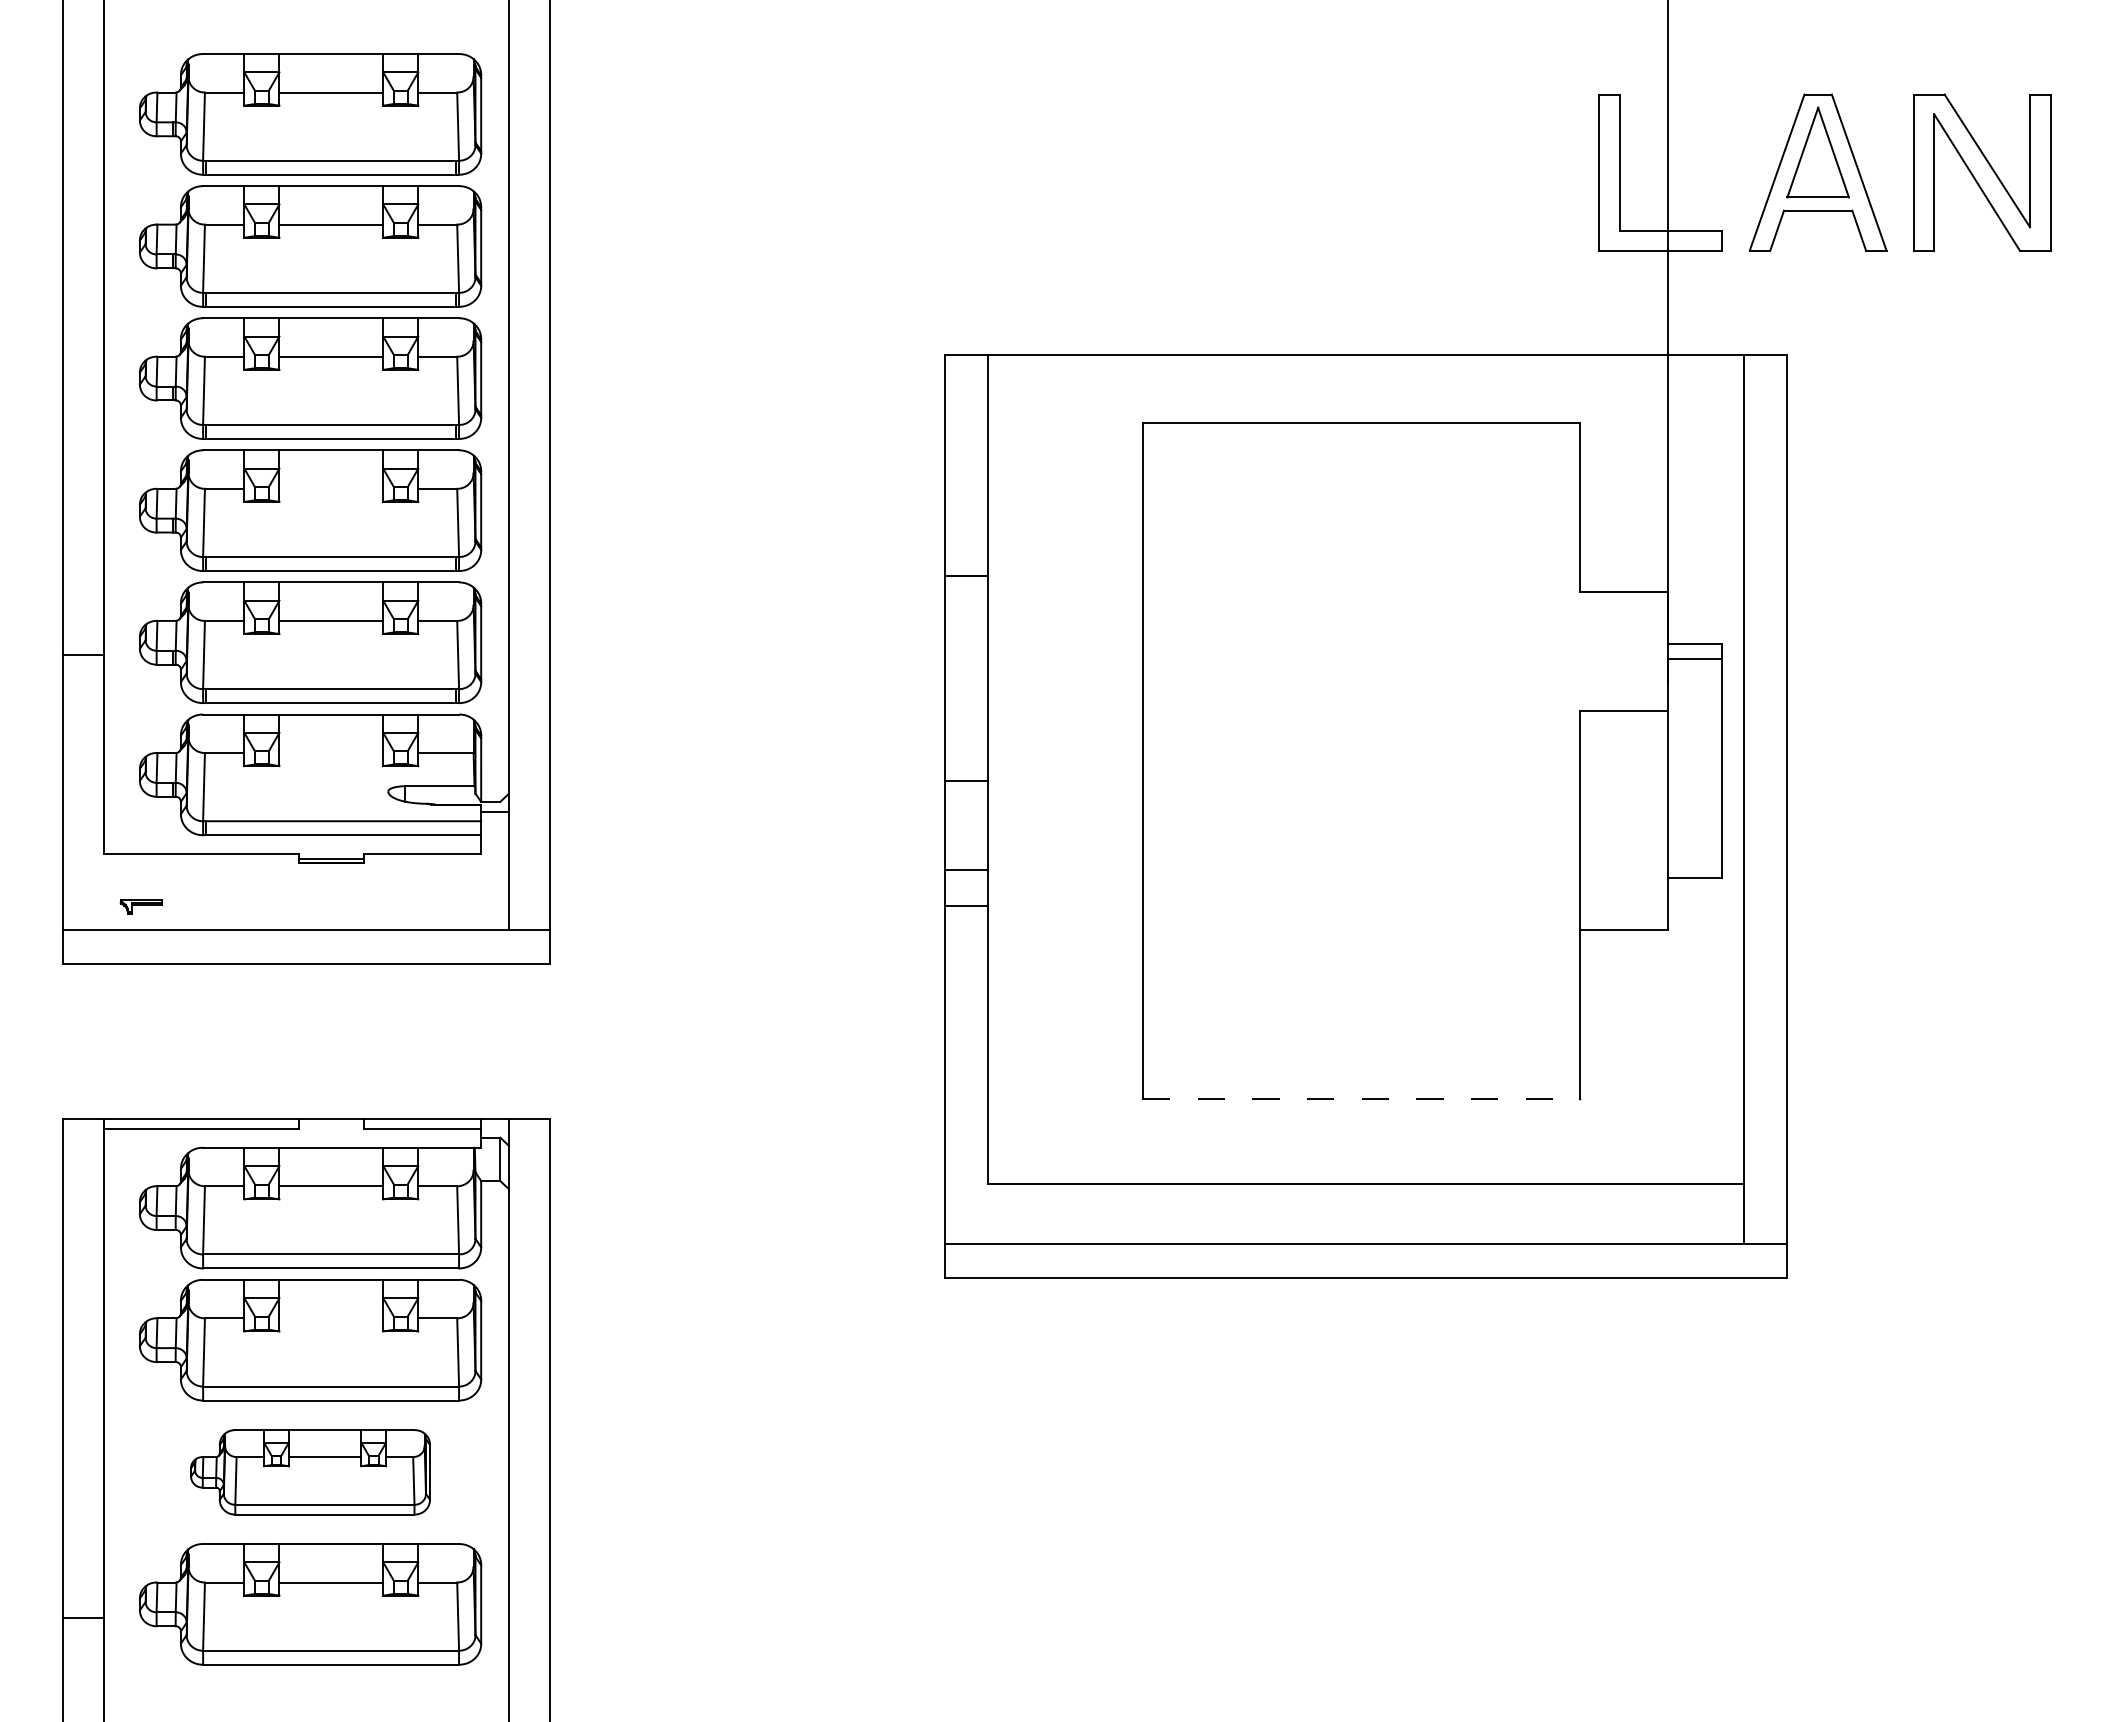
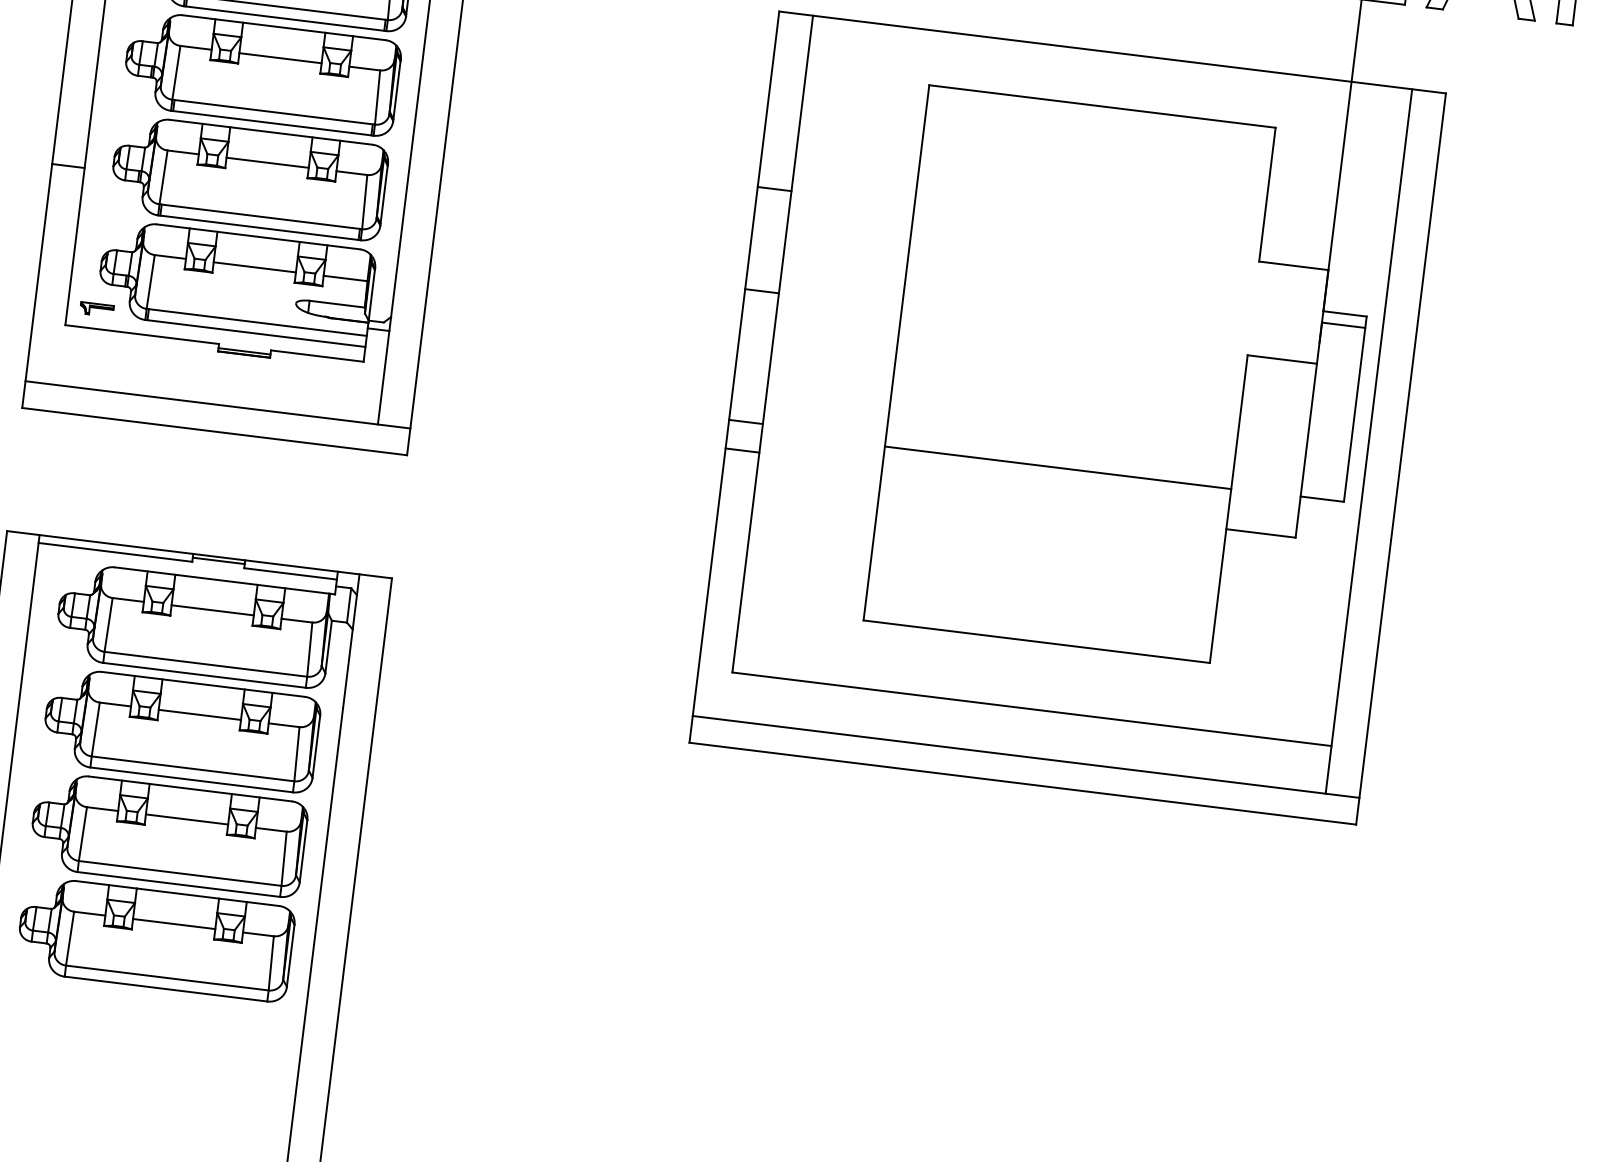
line: (331, 488) -> (280, 57), added
line: (331, 753) -> (254, 267), added
line: (965, 781) -> (761, 291), moved
line: (1361, 879) -> (1058, 467), added
part: (140, 906) -> (96, 309), moved
line: (1361, 1099) -> (1036, 641), dashed -> solid
line: (331, 1123) -> (218, 560), added
line: (331, 1318) -> (199, 715), added
part: (310, 1472) -> (168, 834), size x1.43

